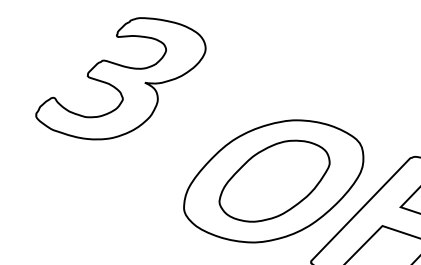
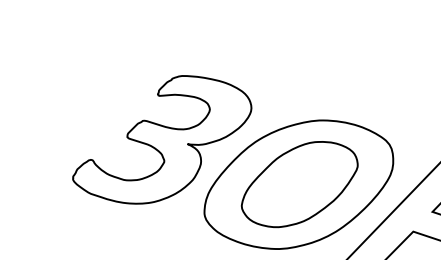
part: (120, 78) -> (161, 139), moved

